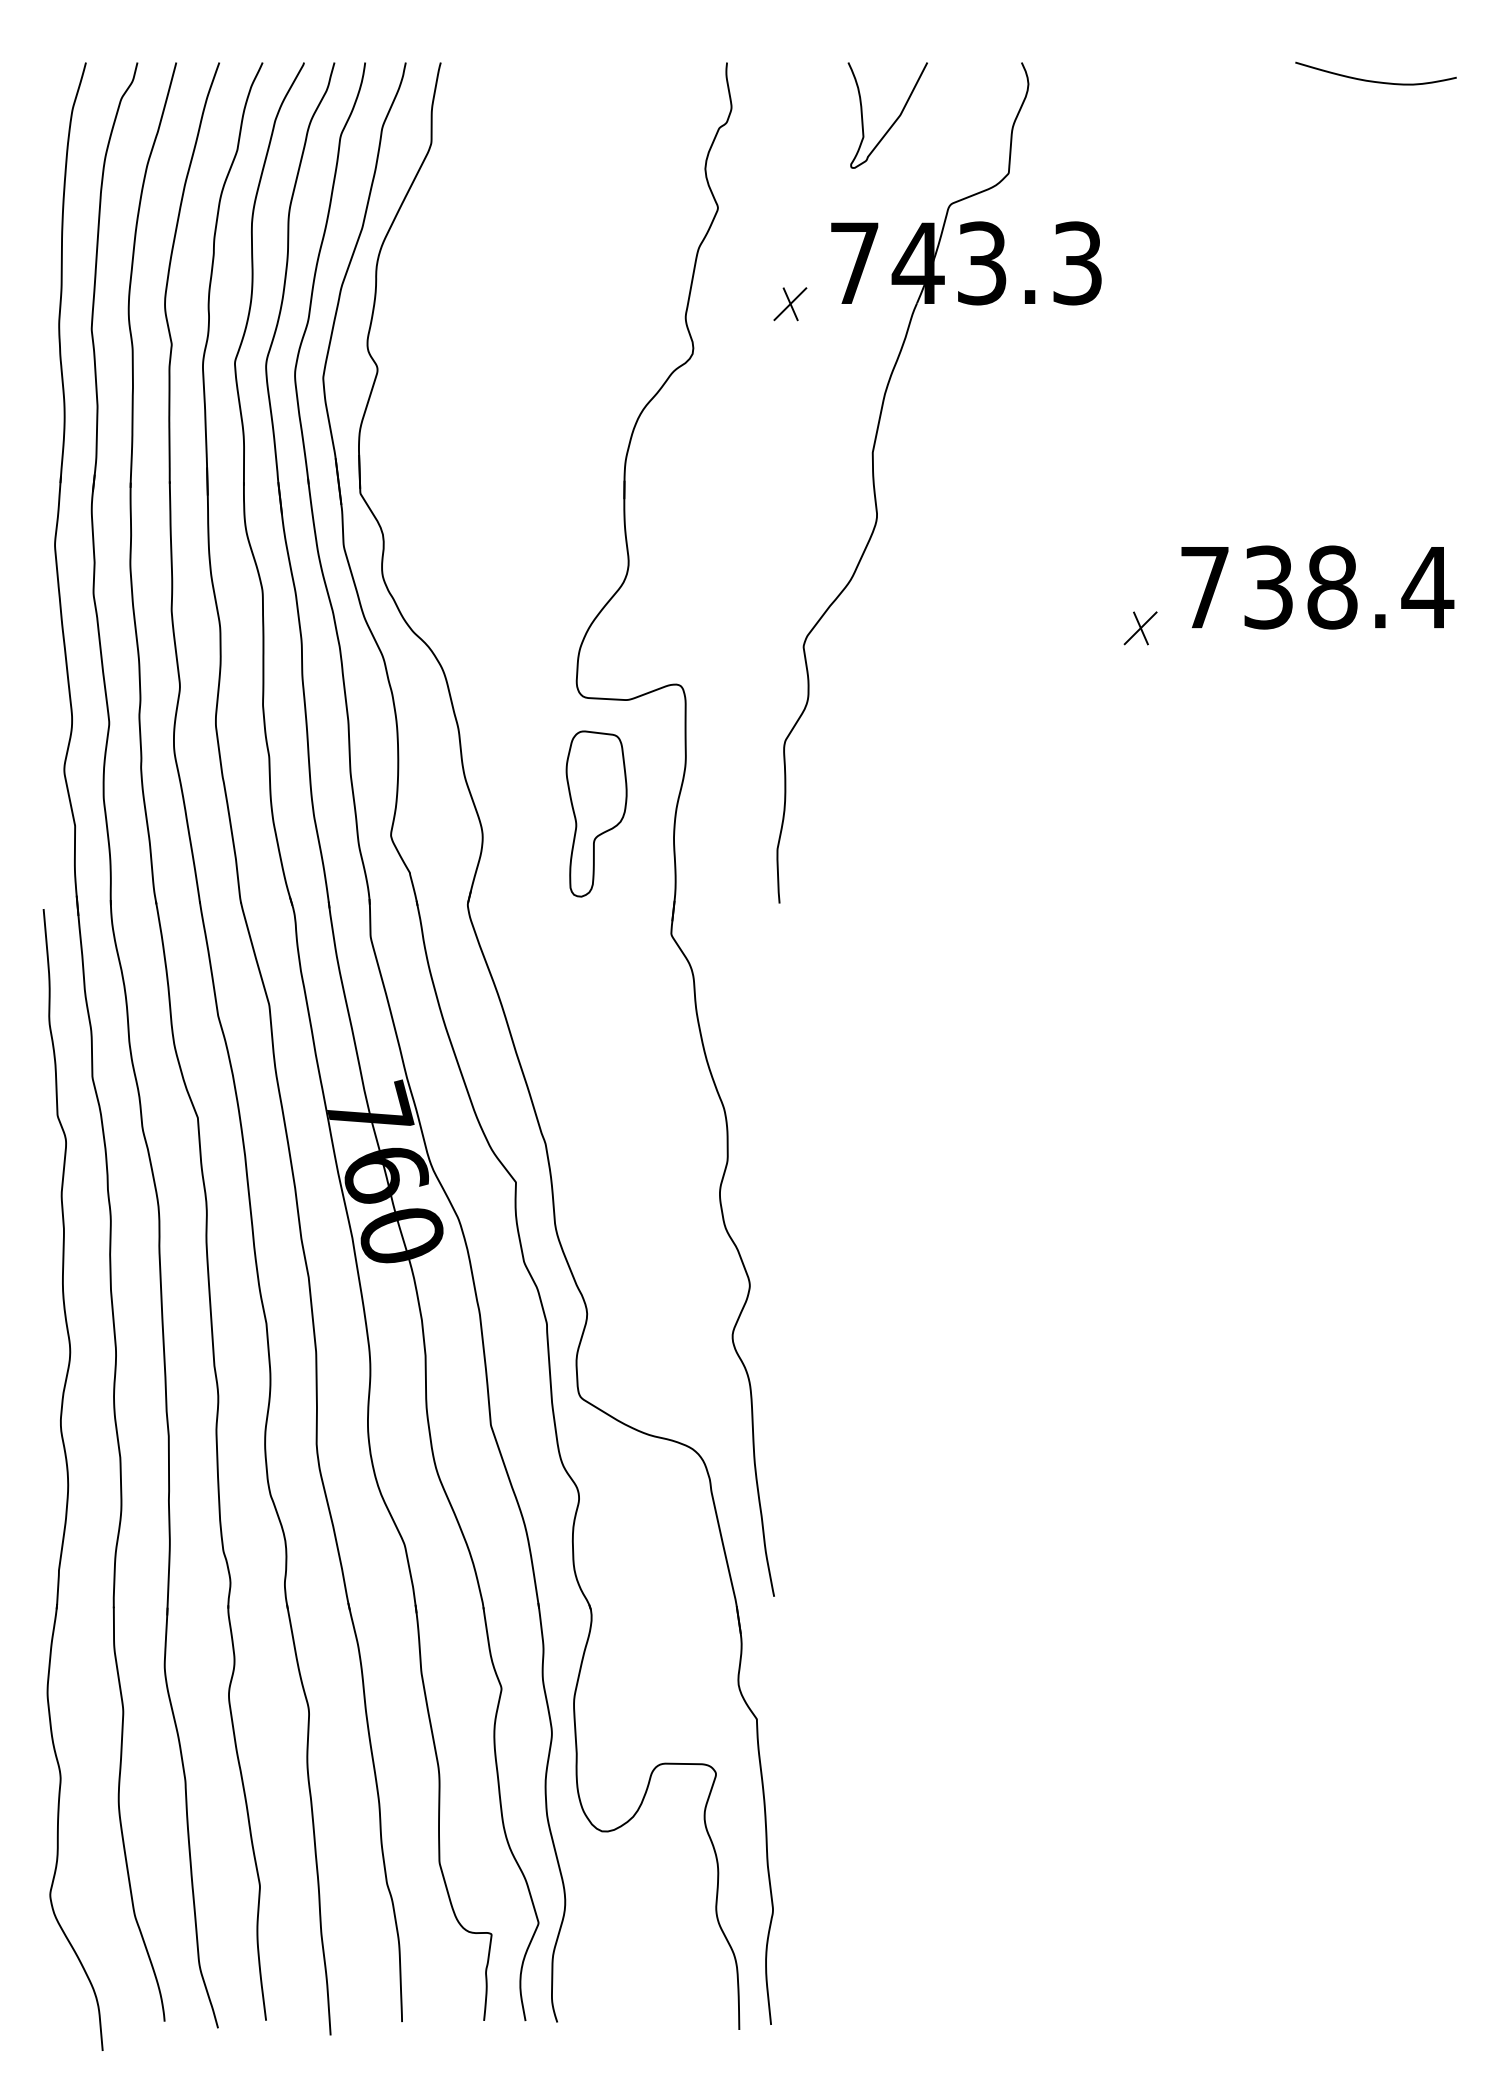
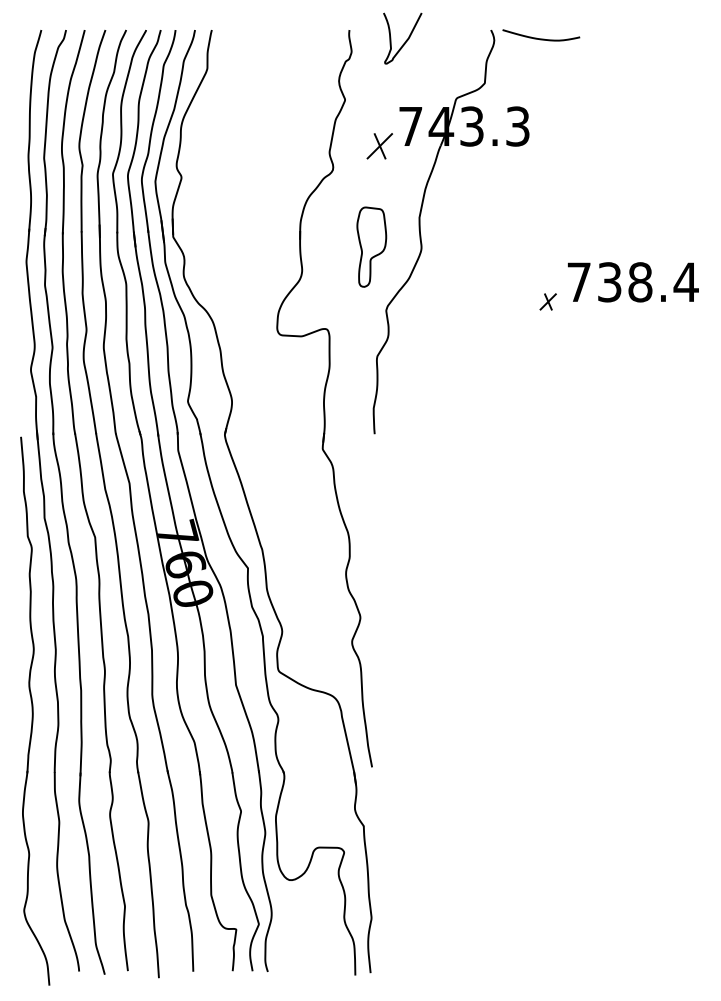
curve: (1376, 80) -> (541, 38), moved
curve: (893, 119) -> (405, 40), moved
part: (789, 302) -> (379, 145), size x1.6
part: (596, 812) -> (371, 246), moved

